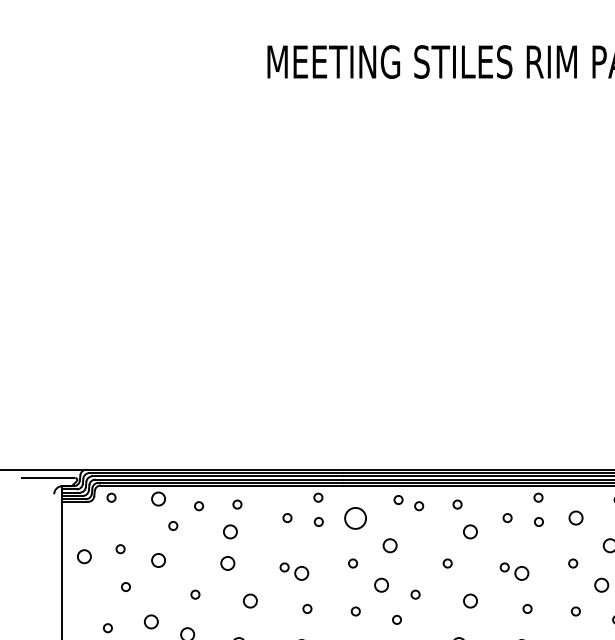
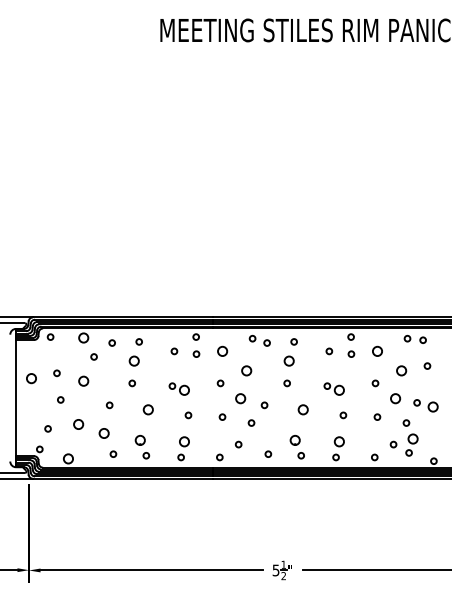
circle: (355, 516) -> (222, 350), size x0.62
circle: (469, 530) -> (288, 360), moved
circle: (226, 563) -> (131, 383), size x0.62

